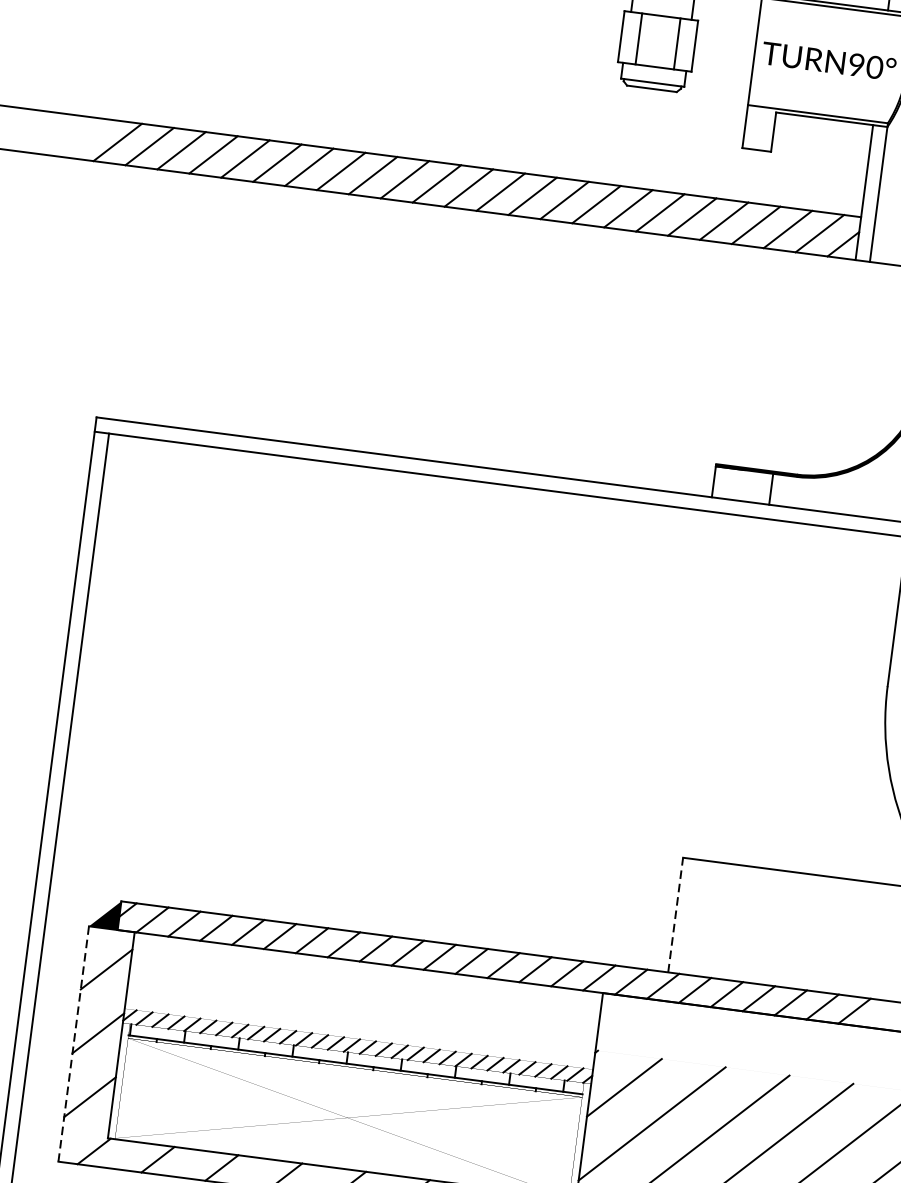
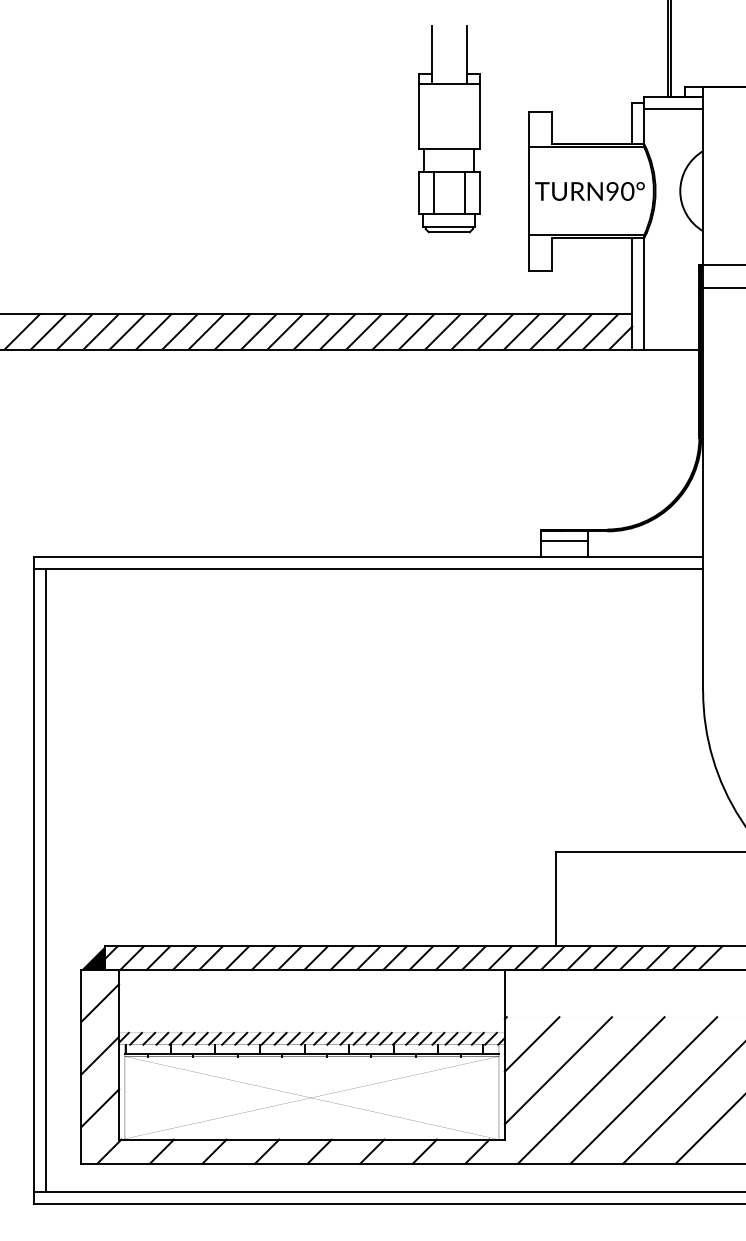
line: (742, 482) -> (564, 541), added
line: (675, 914) -> (555, 898), dashed -> solid
line: (73, 1043) -> (81, 1066), dashed -> solid

